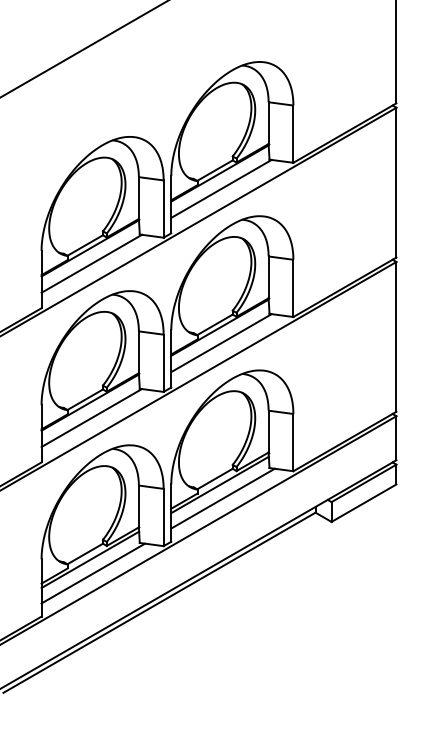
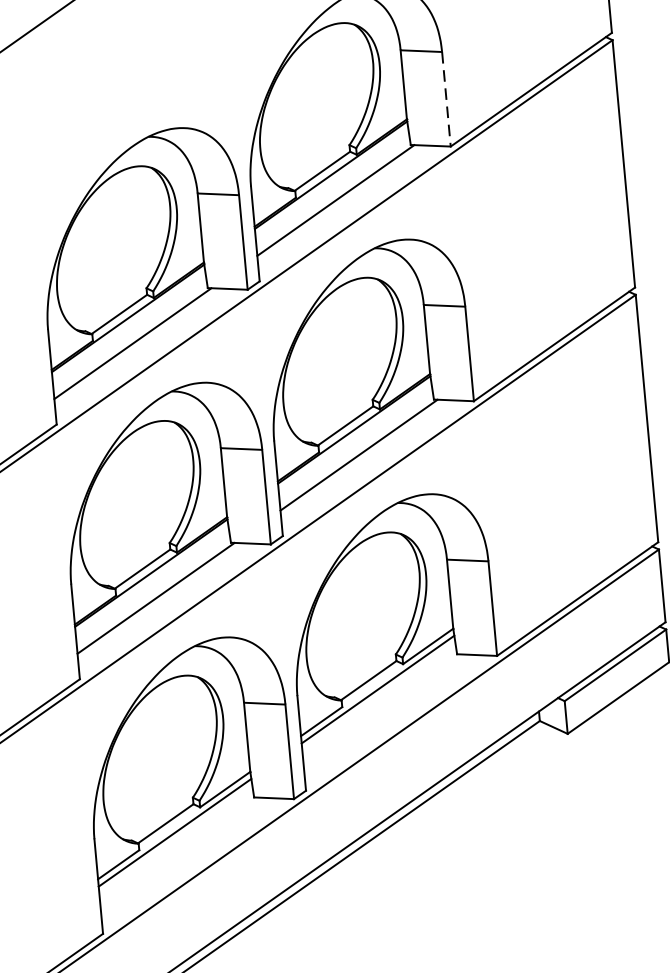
line: (293, 134) -> (446, 99), solid -> dashed
line: (222, 498) -> (384, 711), removed
line: (93, 573) -> (182, 854), removed

